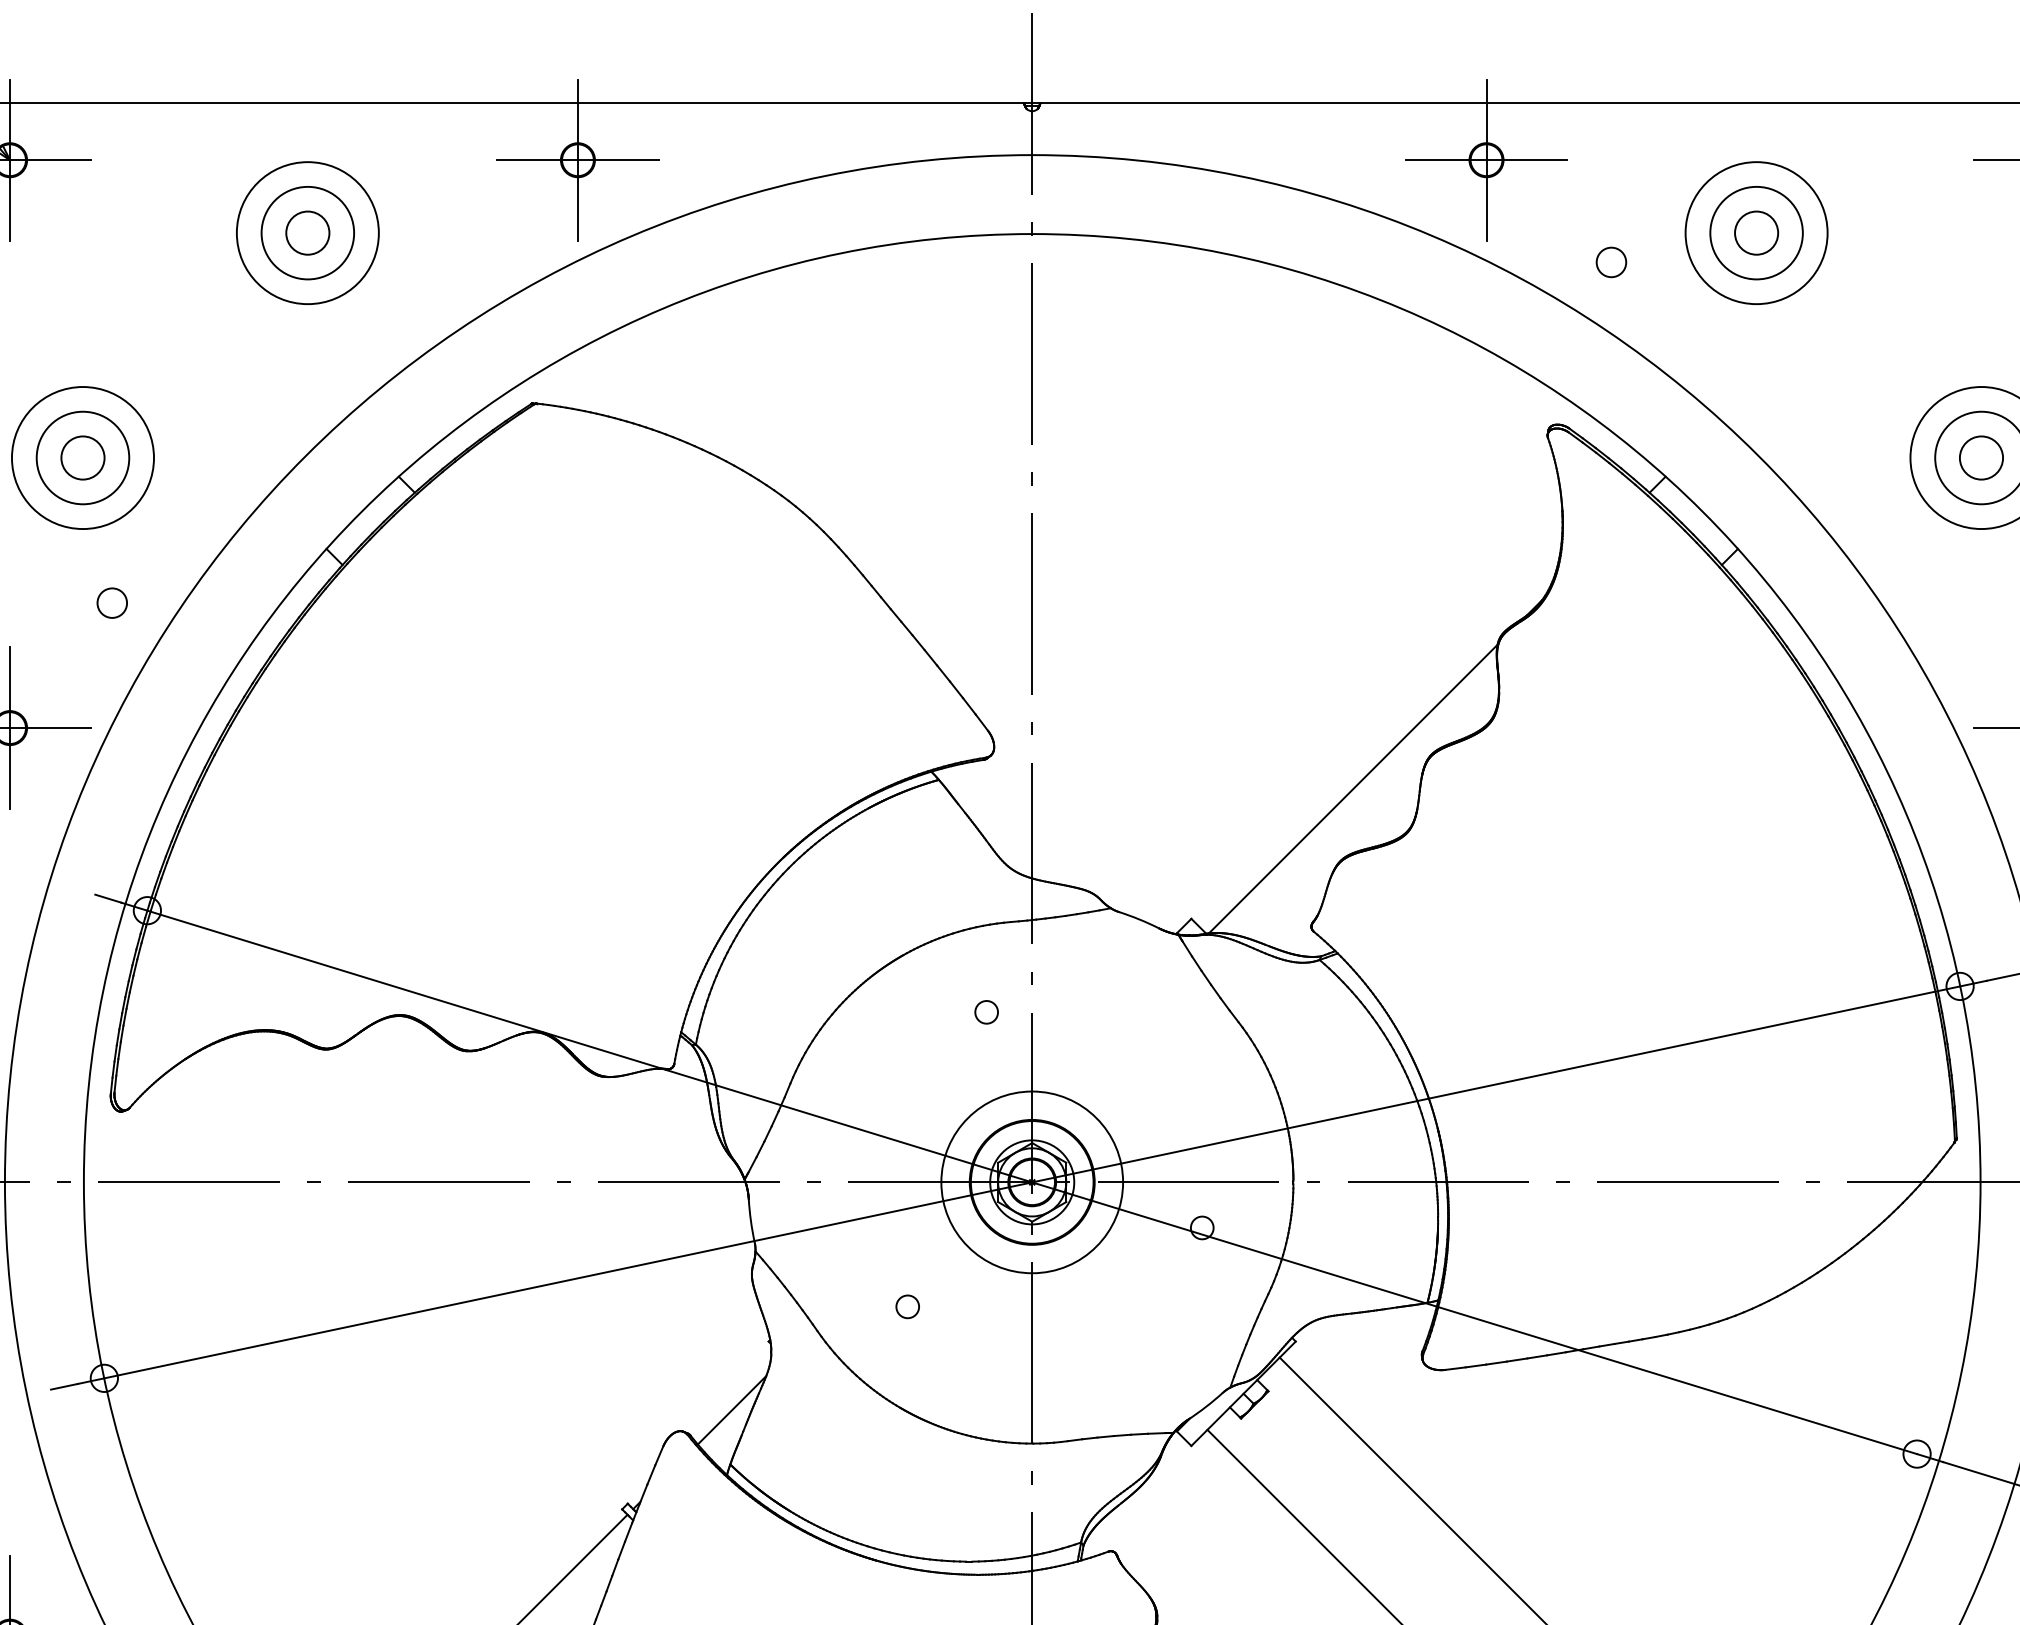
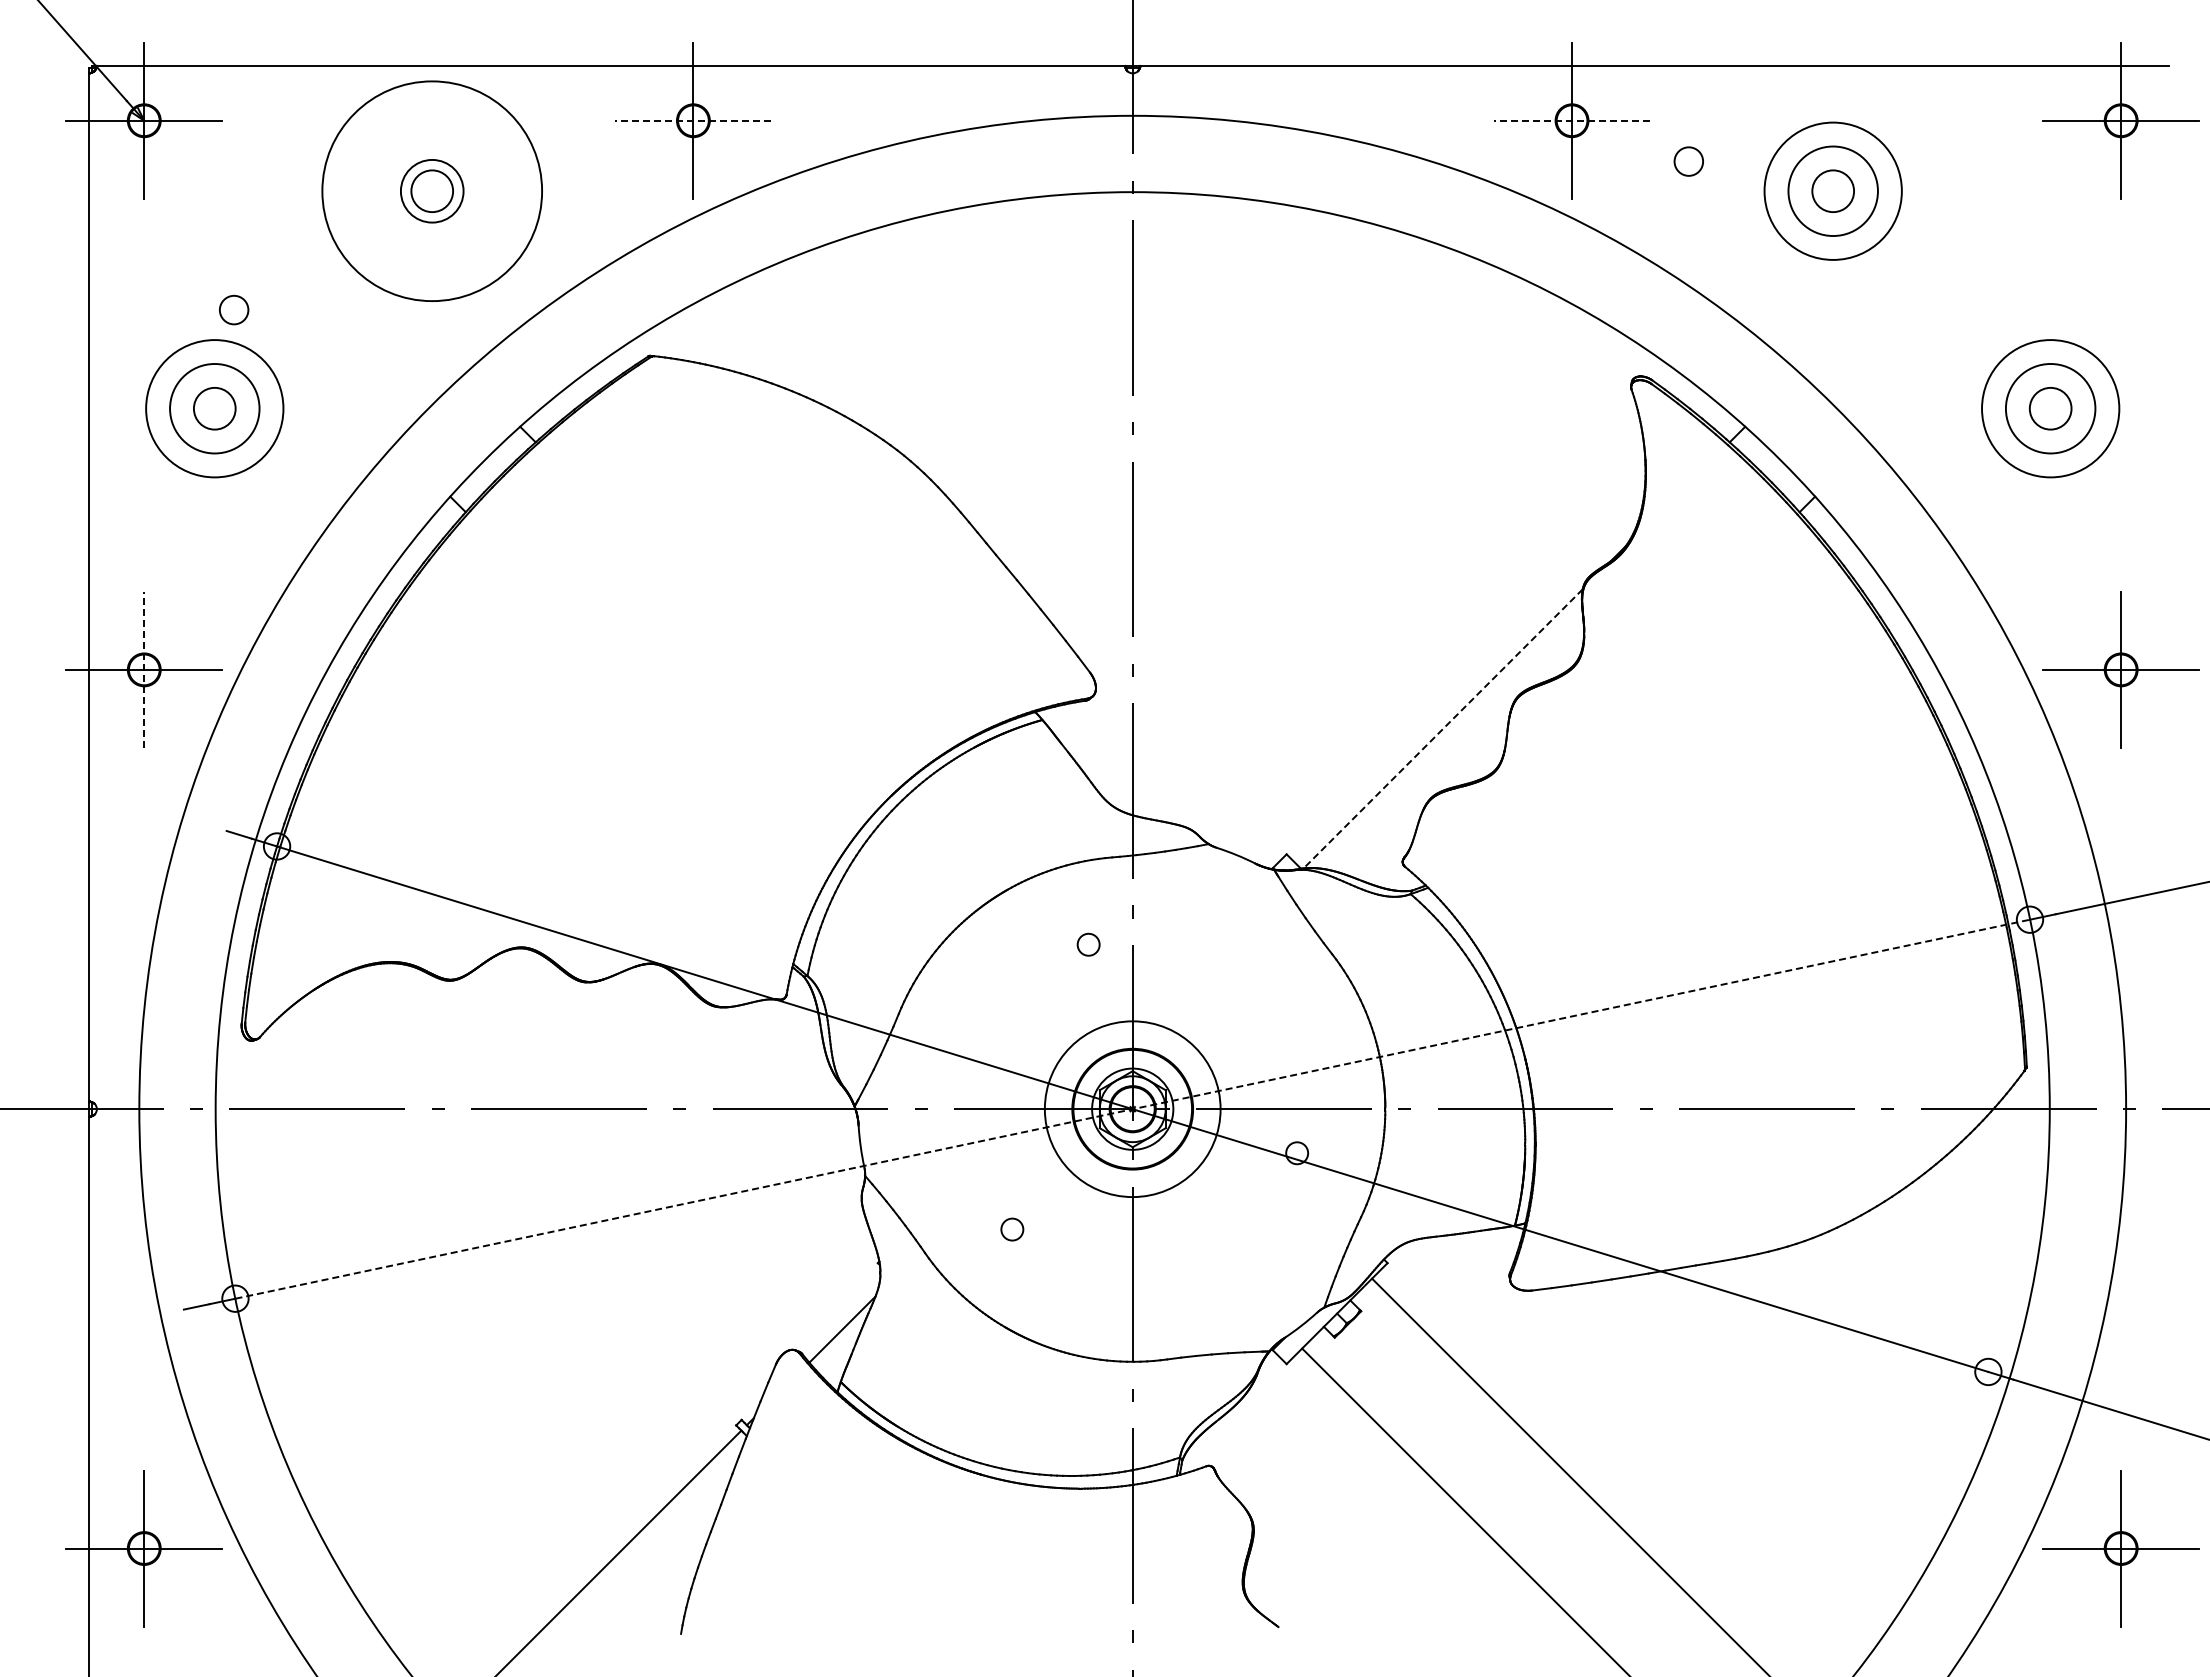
line: (578, 159) -> (693, 120), solid -> dashed
line: (1486, 159) -> (1572, 120), solid -> dashed
circle: (307, 232) -> (431, 190), size x1.6
circle: (307, 233) -> (431, 191), size x0.7
circle: (1611, 262) -> (1688, 161), moved
circle: (112, 602) -> (234, 309), moved
line: (10, 727) -> (144, 669), solid -> dashed
line: (1352, 789) -> (1442, 729), solid -> dashed
line: (1033, 1182) -> (1133, 1109), solid -> dashed

